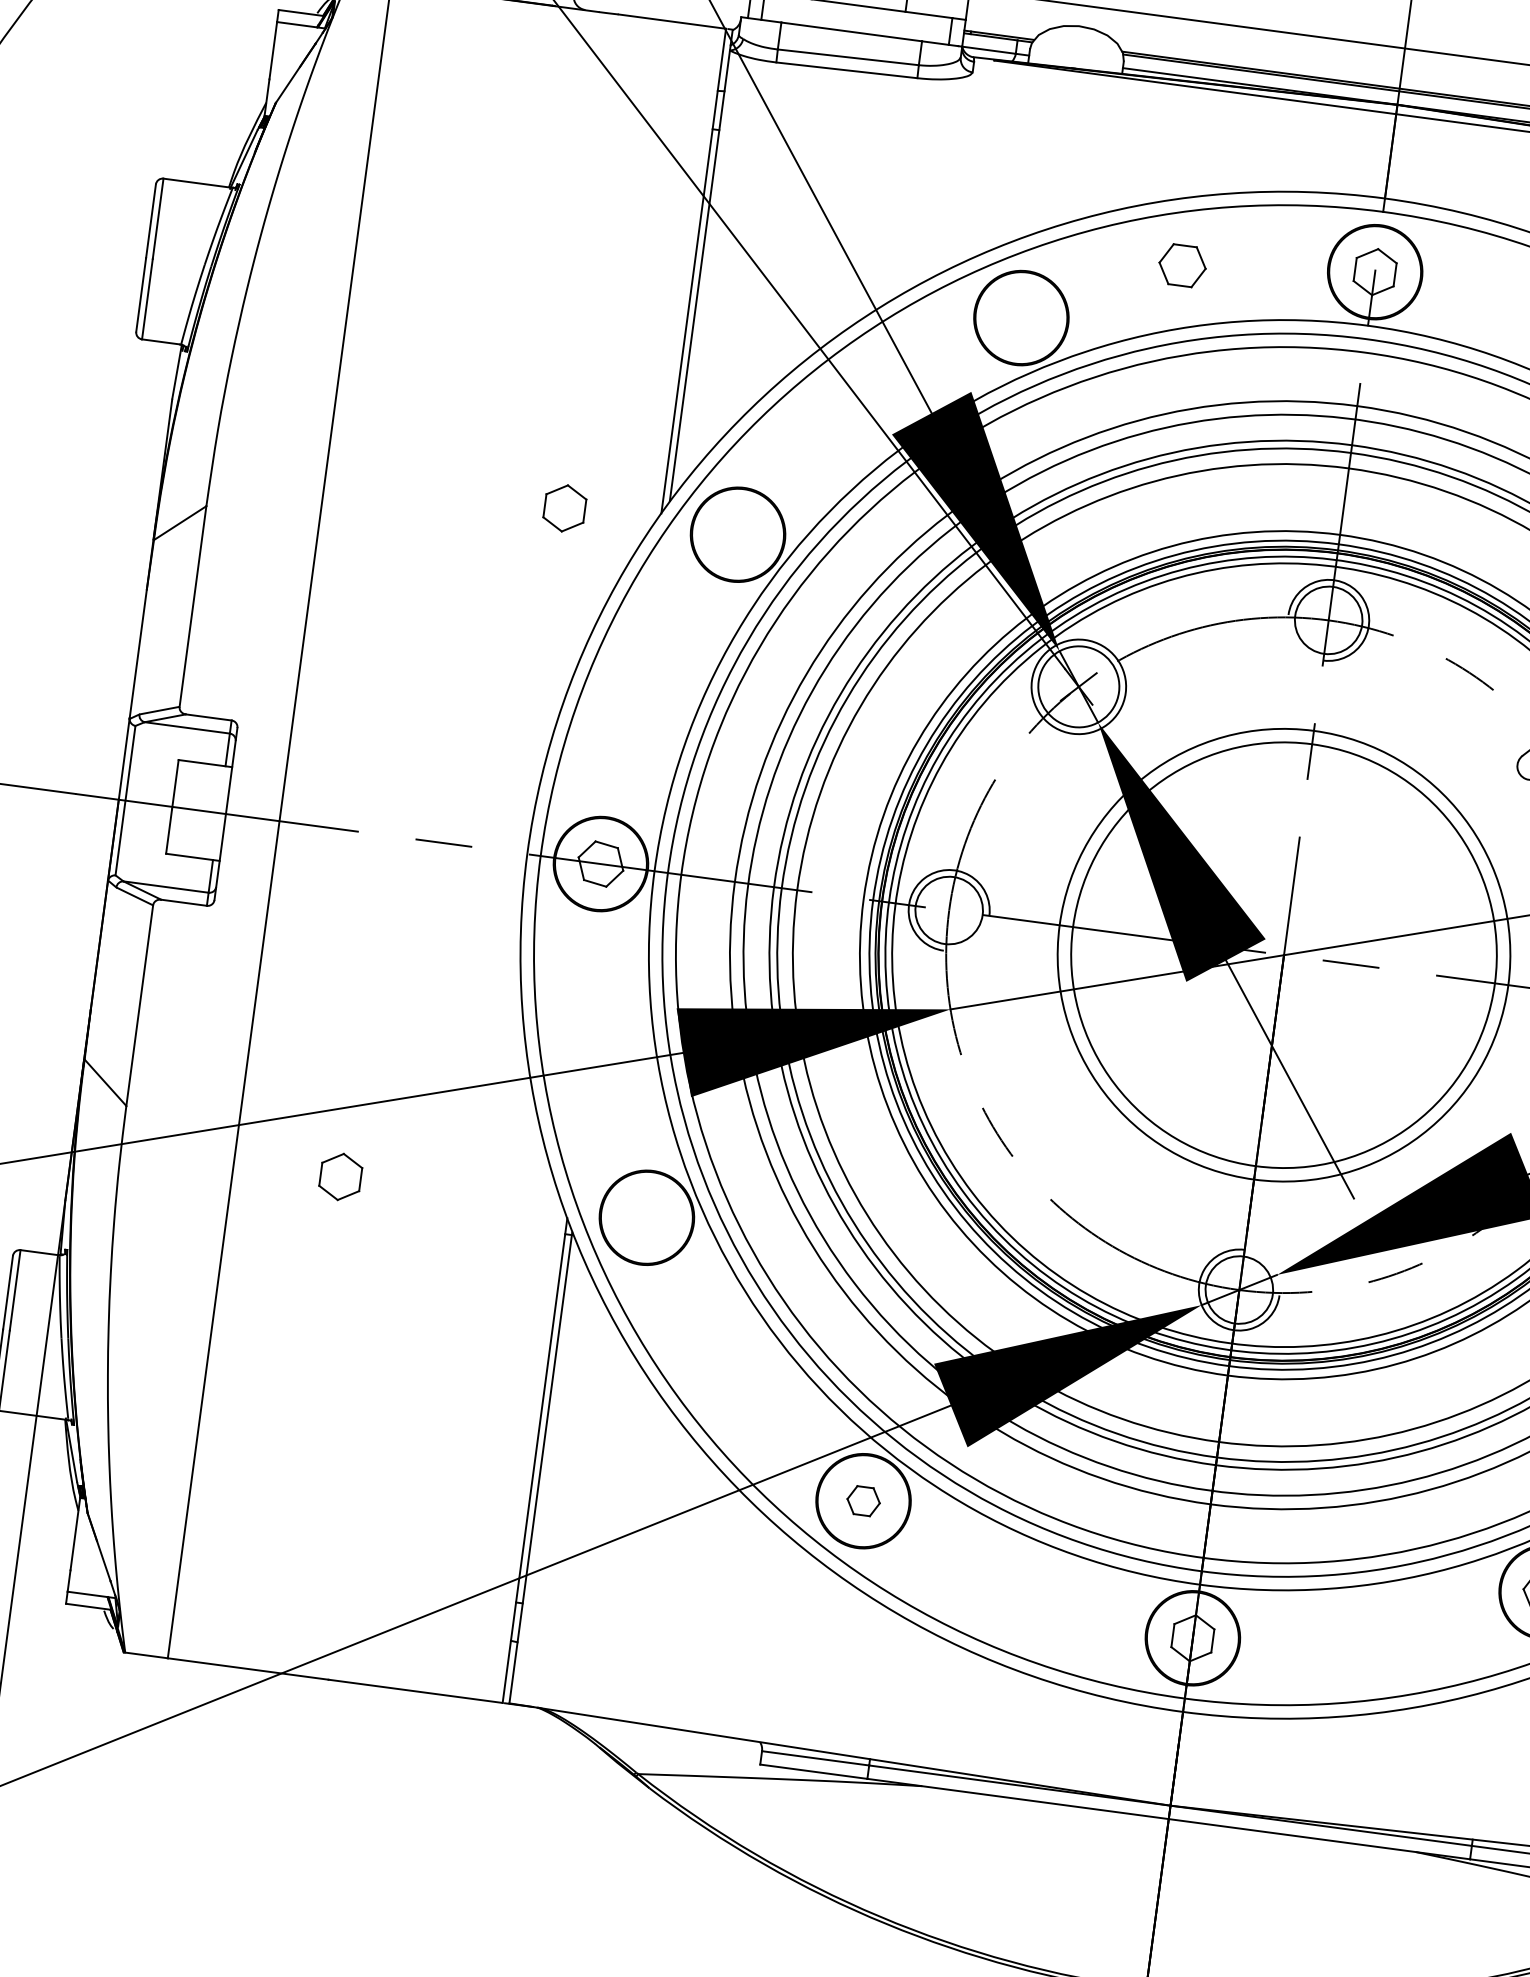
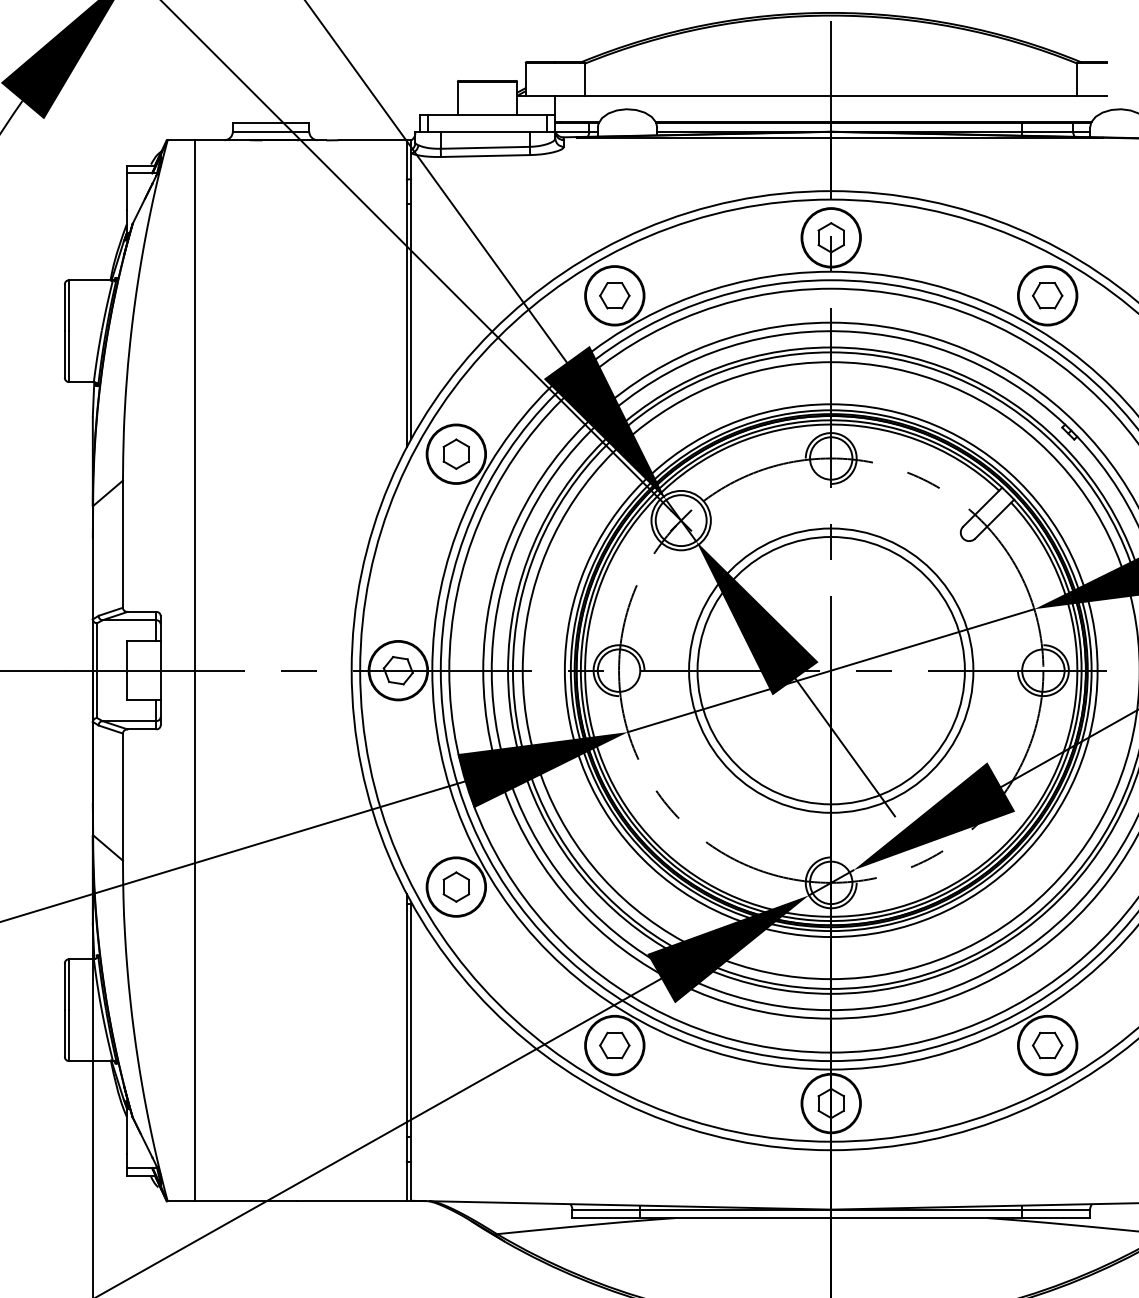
part: (1182, 265) -> (614, 295), moved
part: (563, 507) -> (455, 453), moved
part: (341, 1176) -> (456, 886), moved
part: (863, 1501) -> (614, 1045), size x1.43

